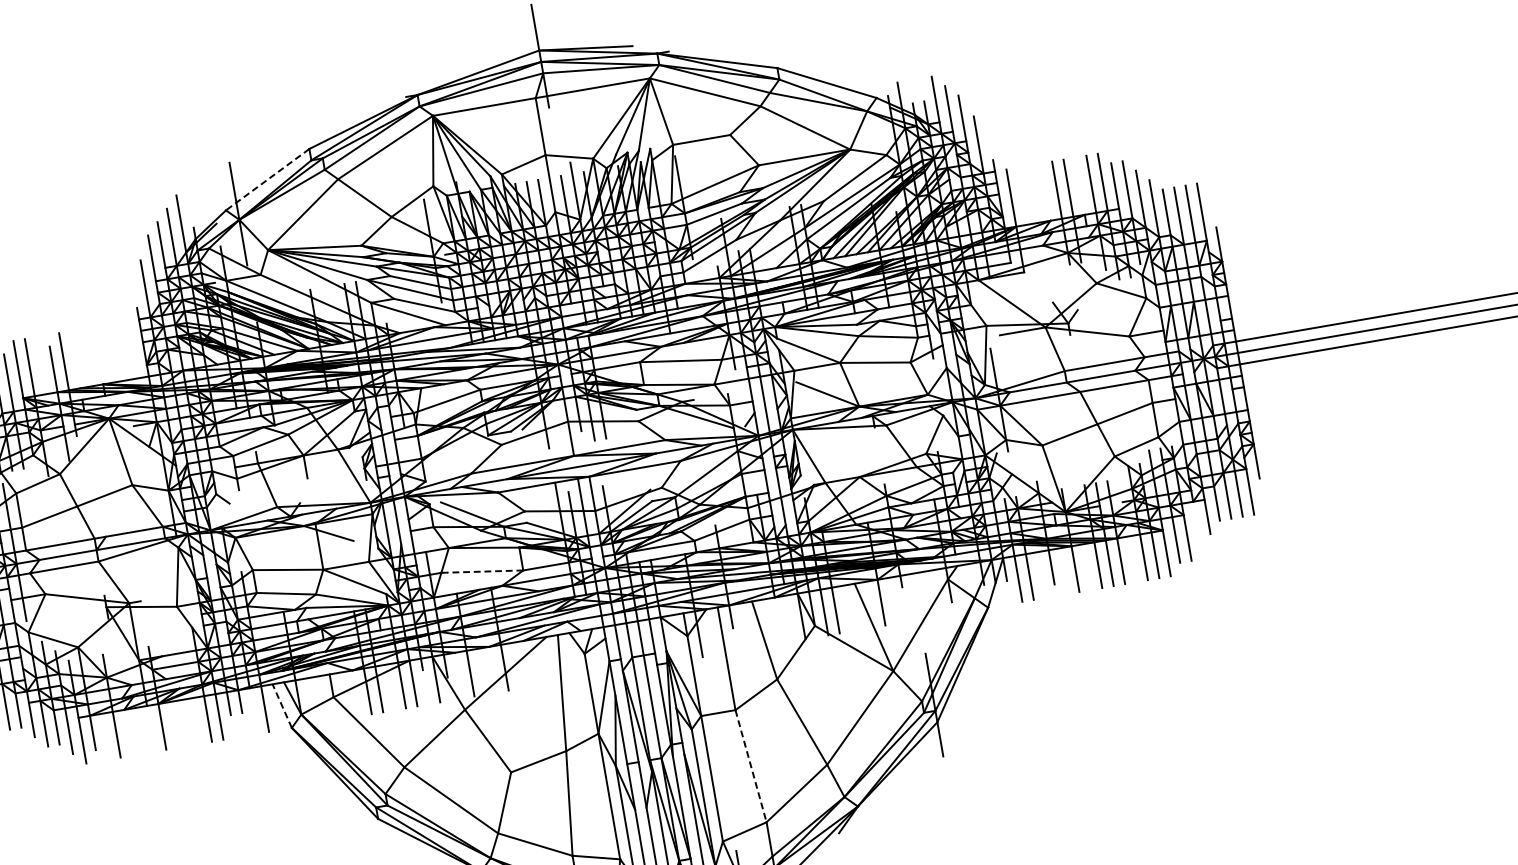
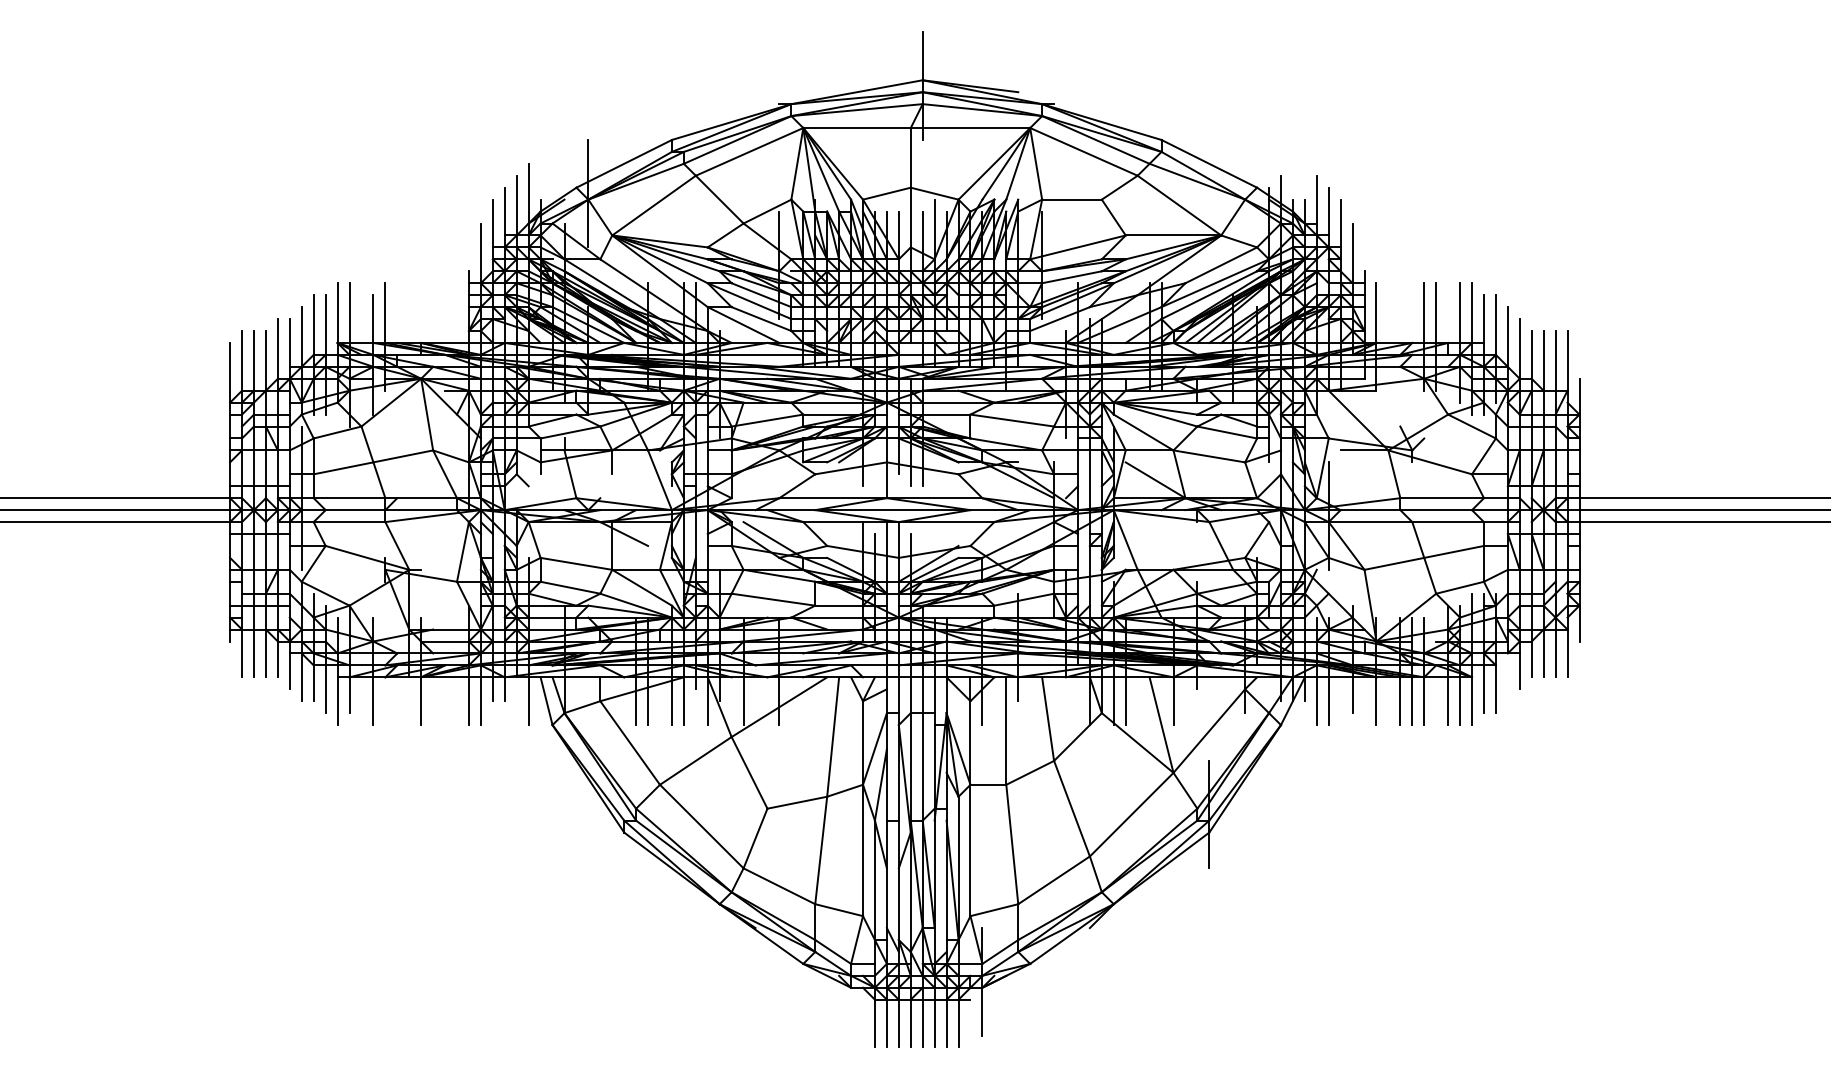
line: (267, 180) -> (623, 164), dashed -> solid
line: (481, 571) -> (772, 599), dashed -> solid
line: (282, 706) -> (546, 701), dashed -> solid
line: (751, 766) -> (1012, 844), dashed -> solid

